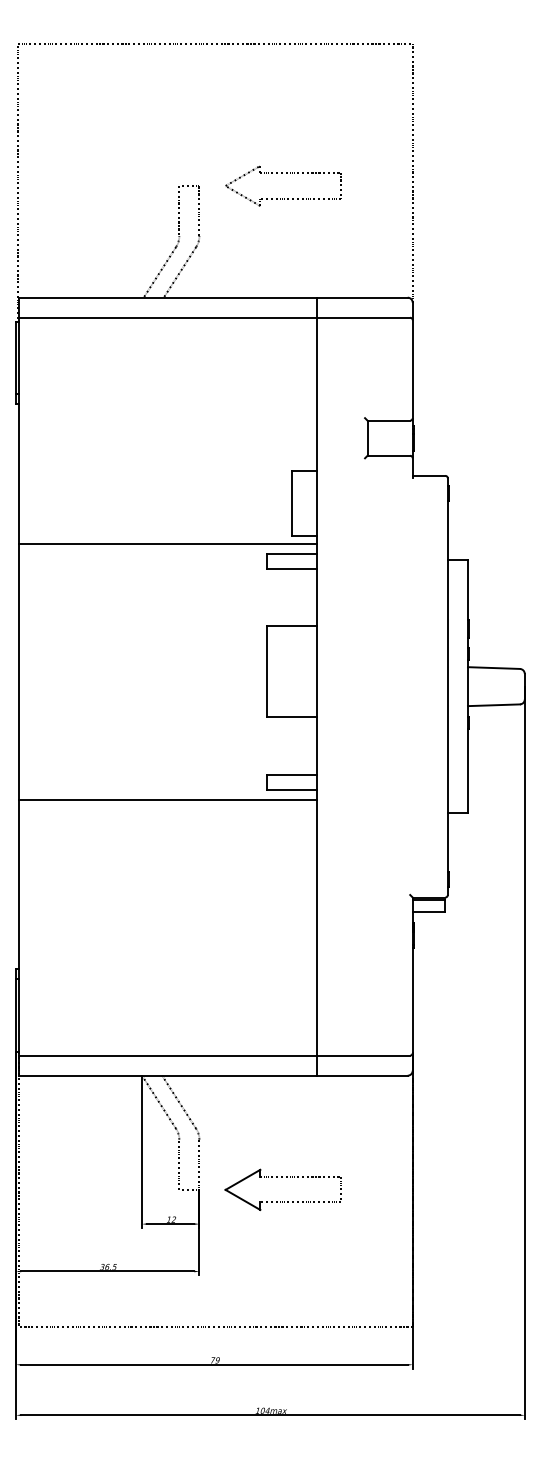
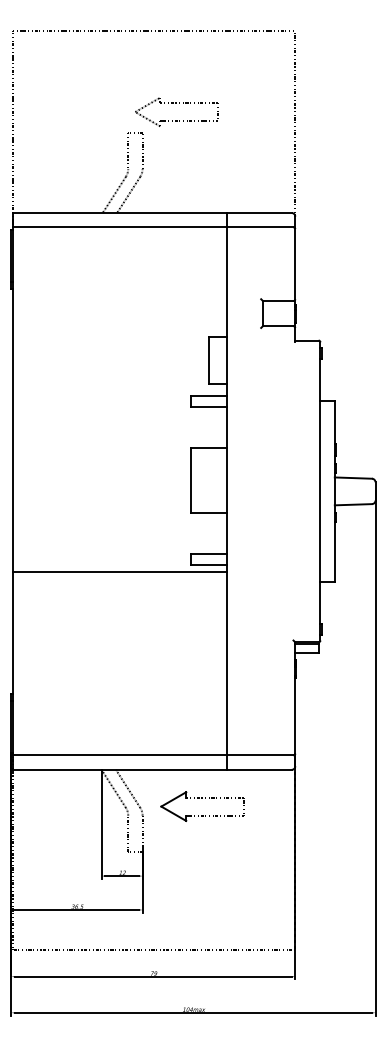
part: (283, 174) -> (176, 103), moved
line: (168, 544) -> (120, 389), removed
part: (283, 1178) -> (202, 798), moved

